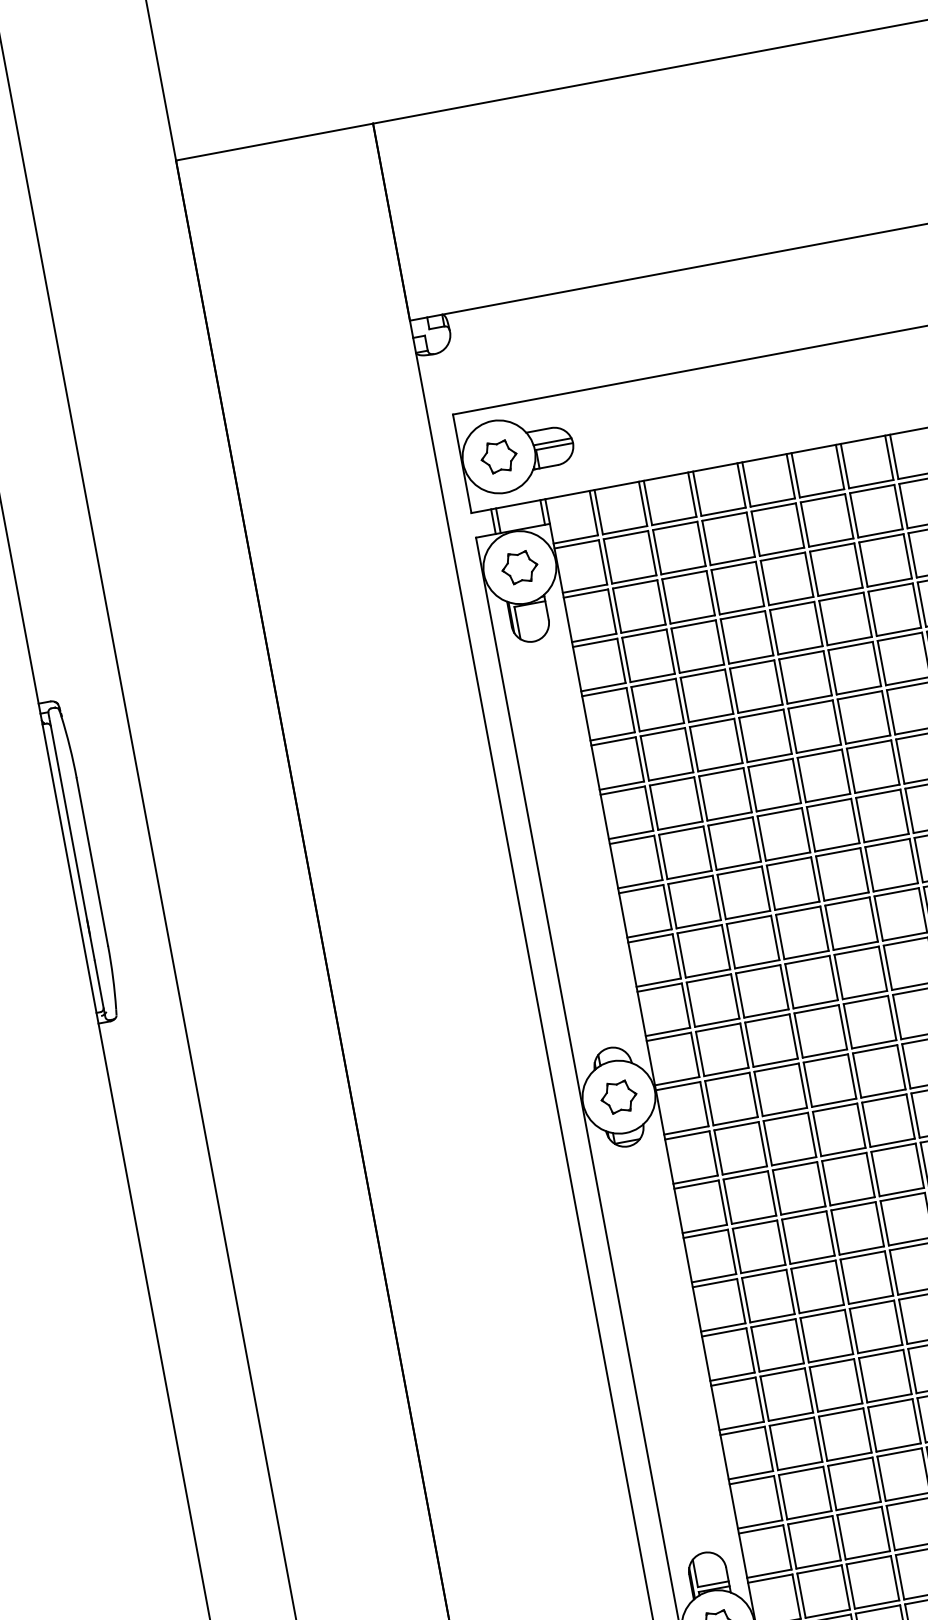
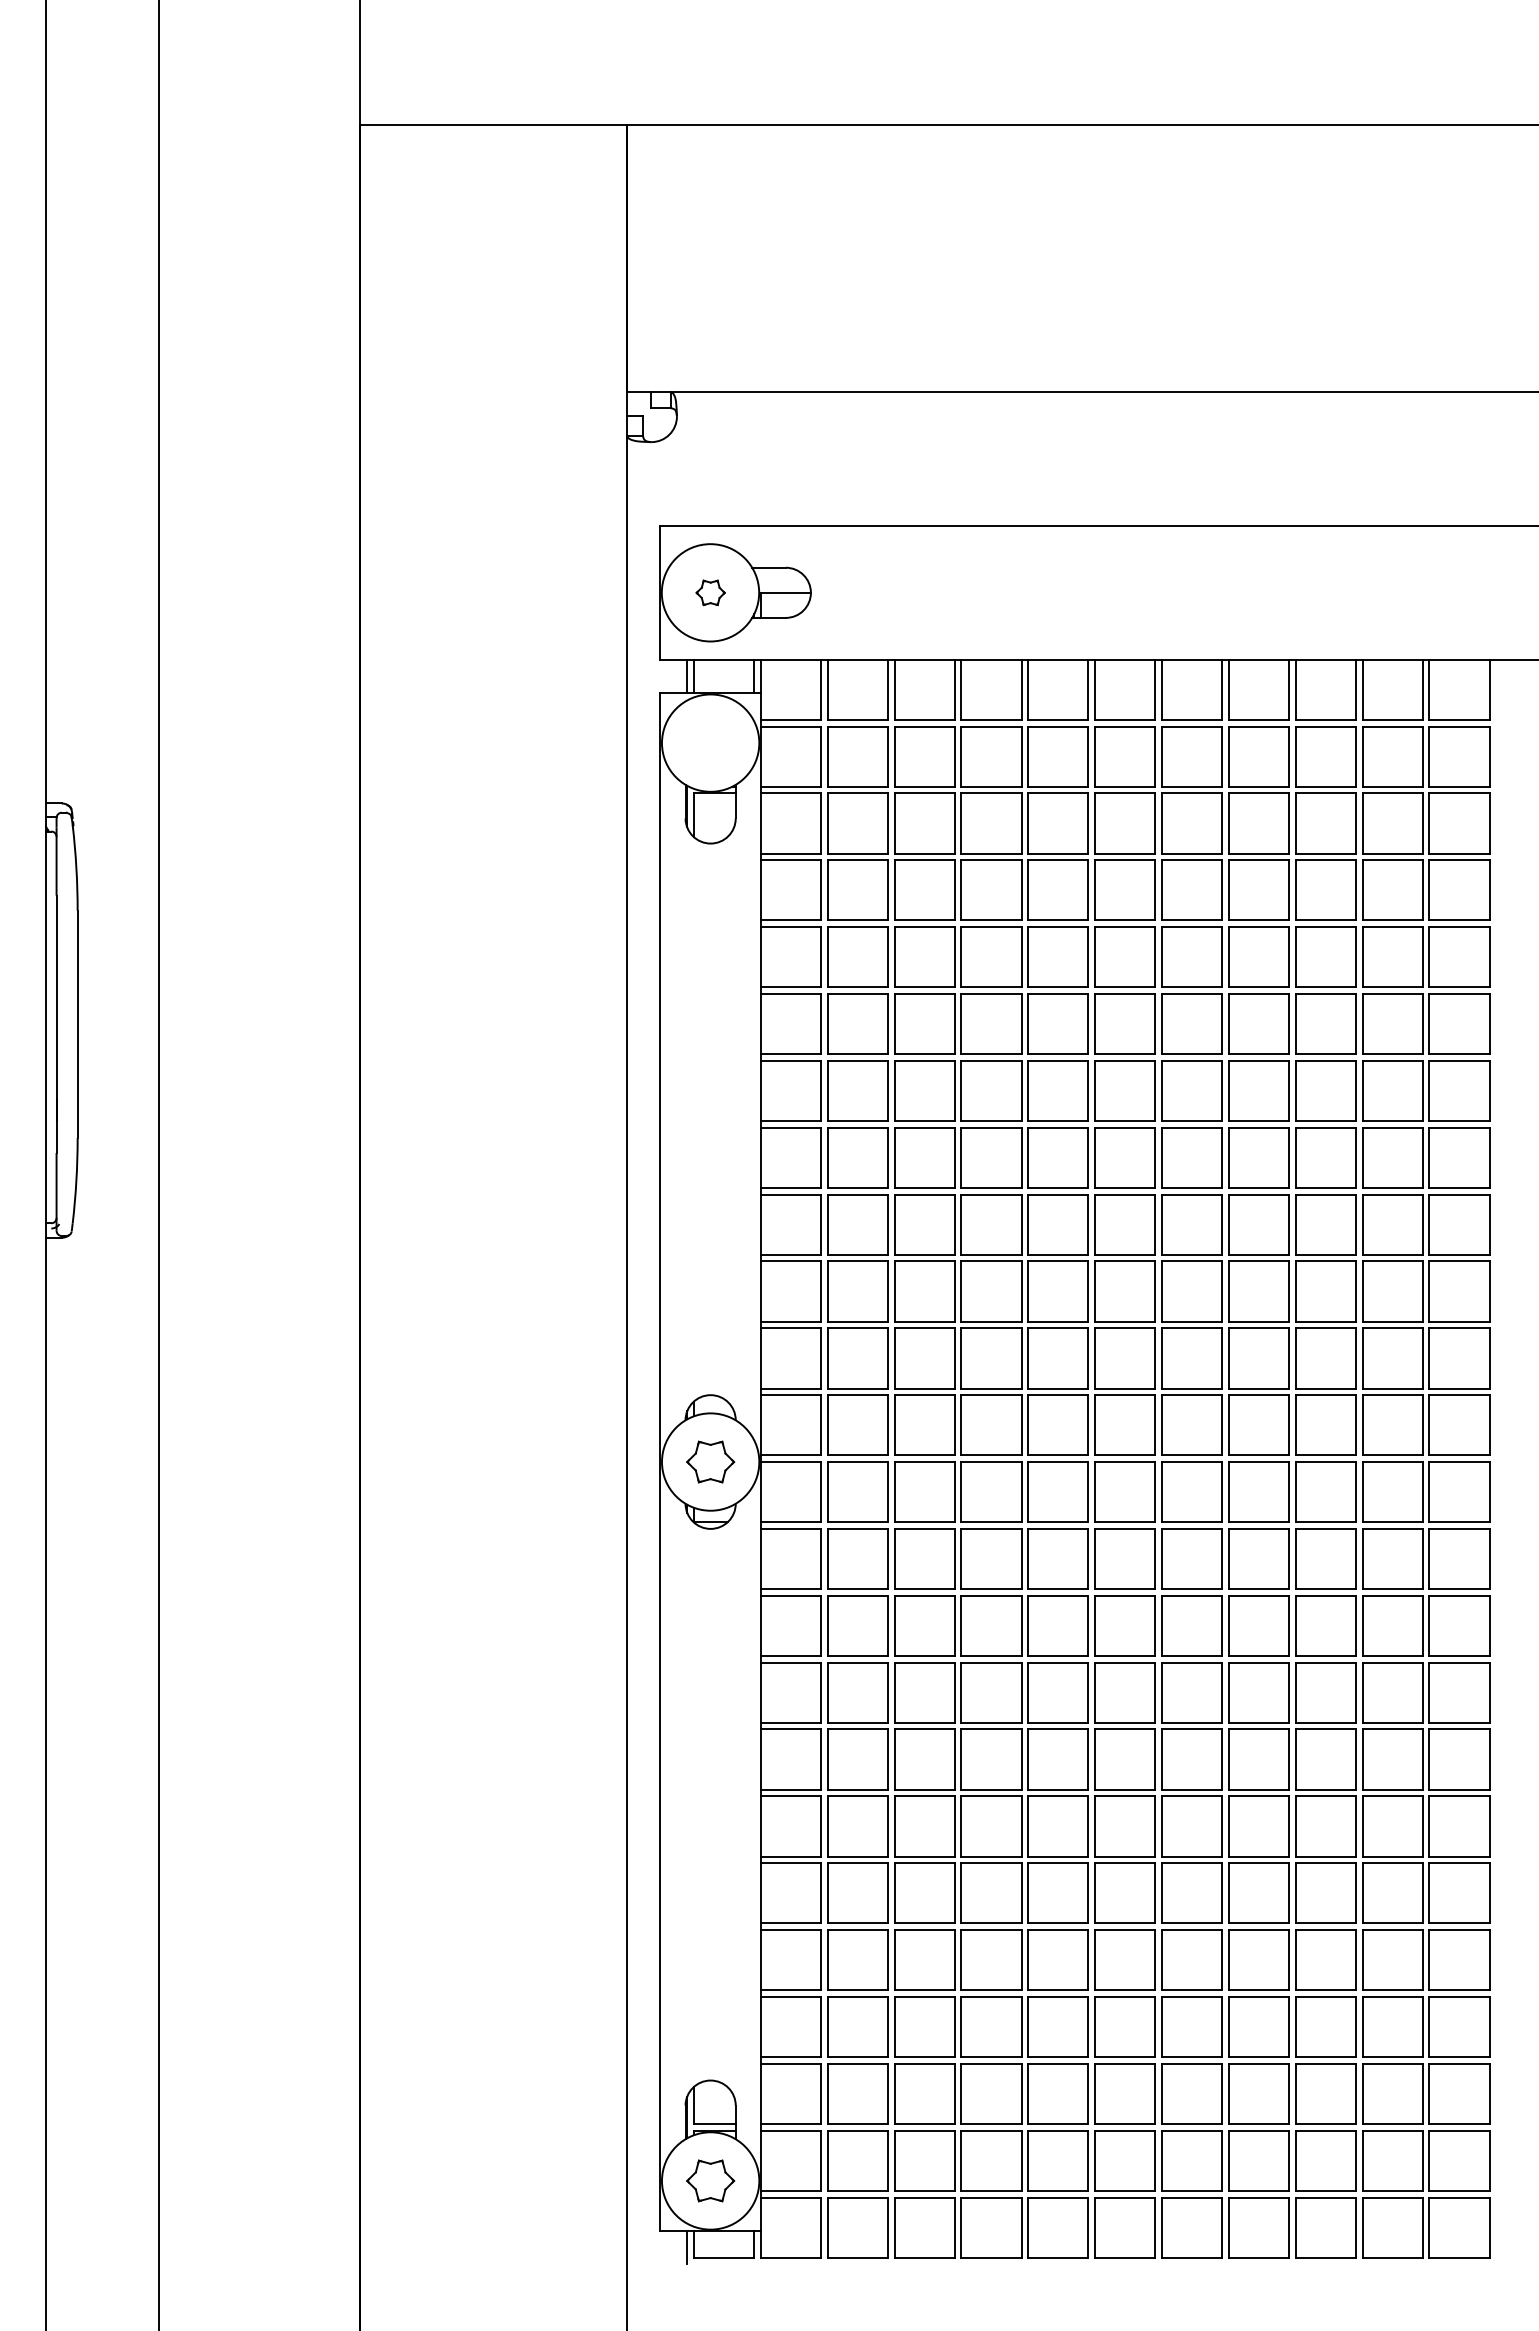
line: (552, 442) -> (784, 586), removed
part: (499, 456) -> (710, 592), size x0.6
part: (519, 567) -> (710, 742), removed

